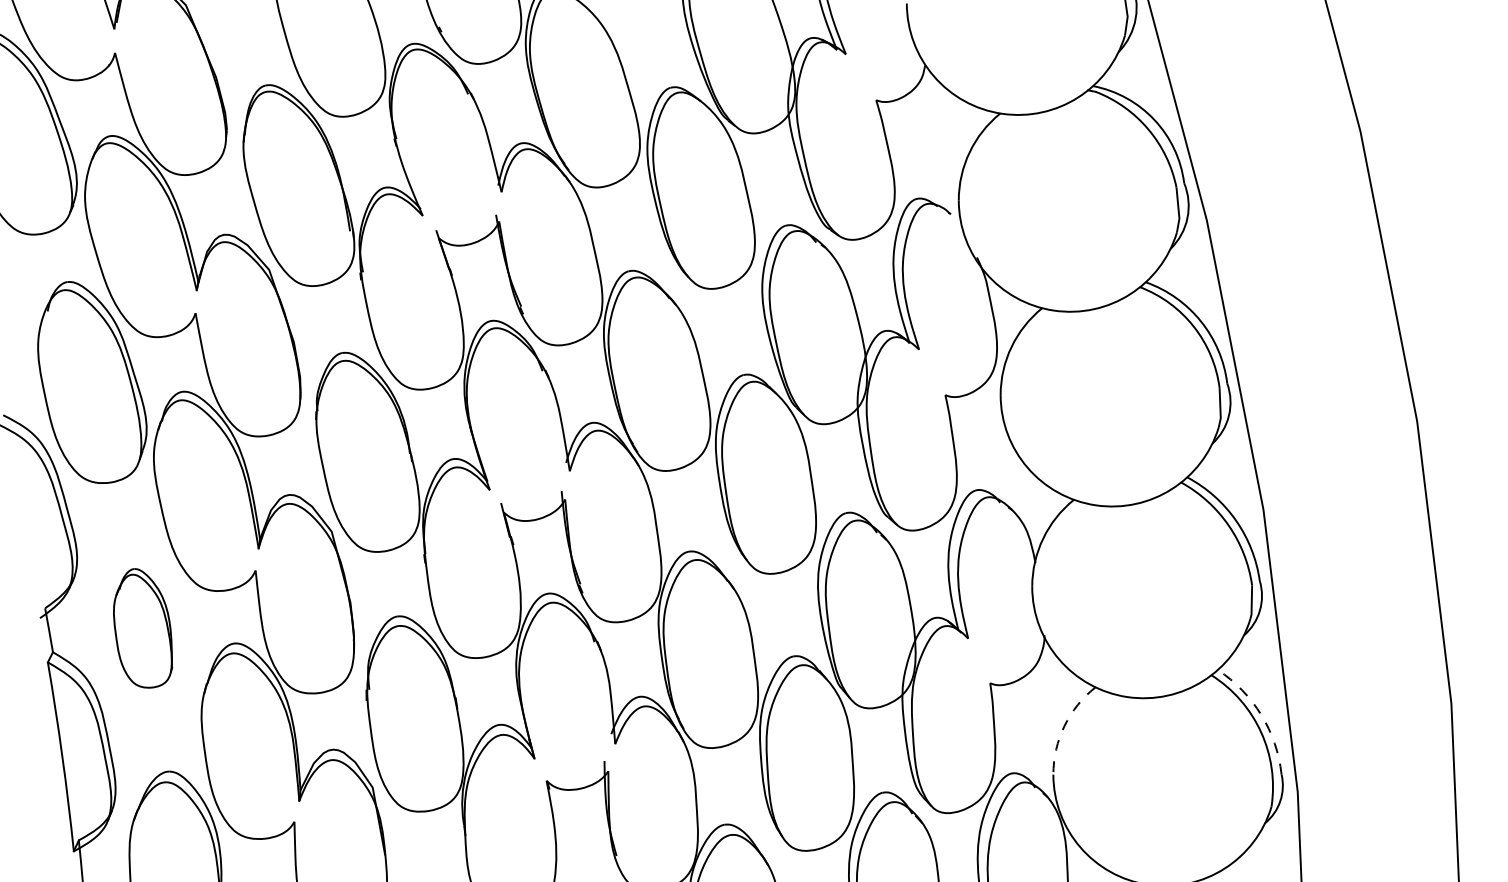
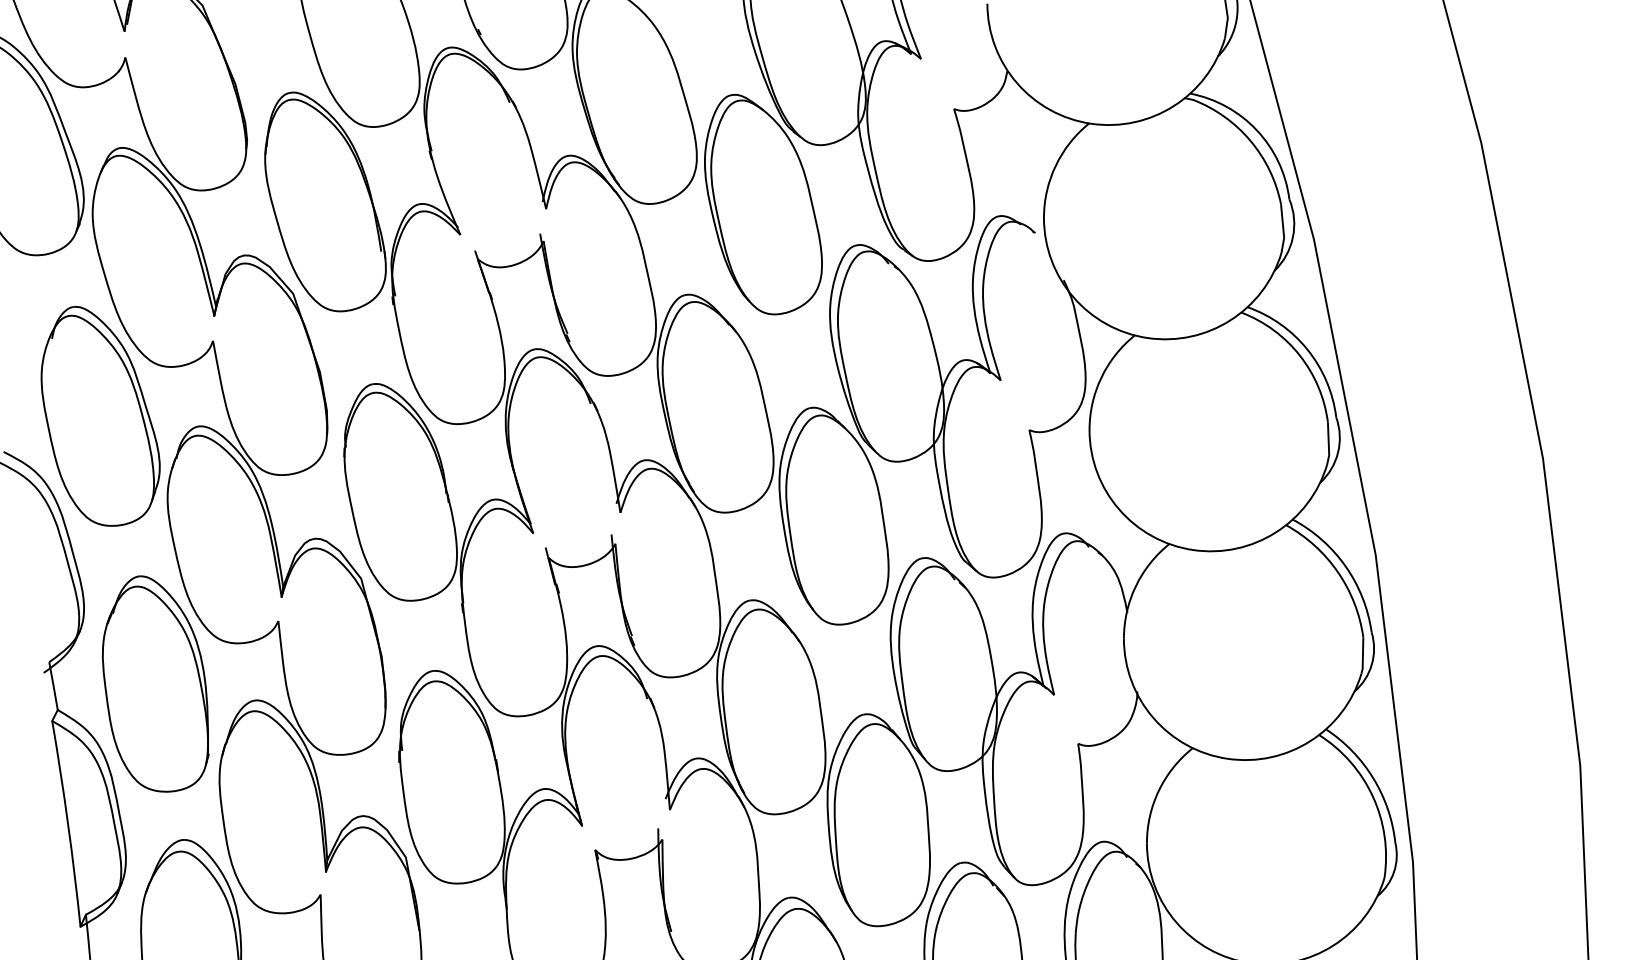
part: (142, 627) -> (155, 683), size x1.67
arc: (1261, 715) -> (1373, 778), dashed -> solid
arc: (1064, 726) -> (1159, 790), dashed -> solid

